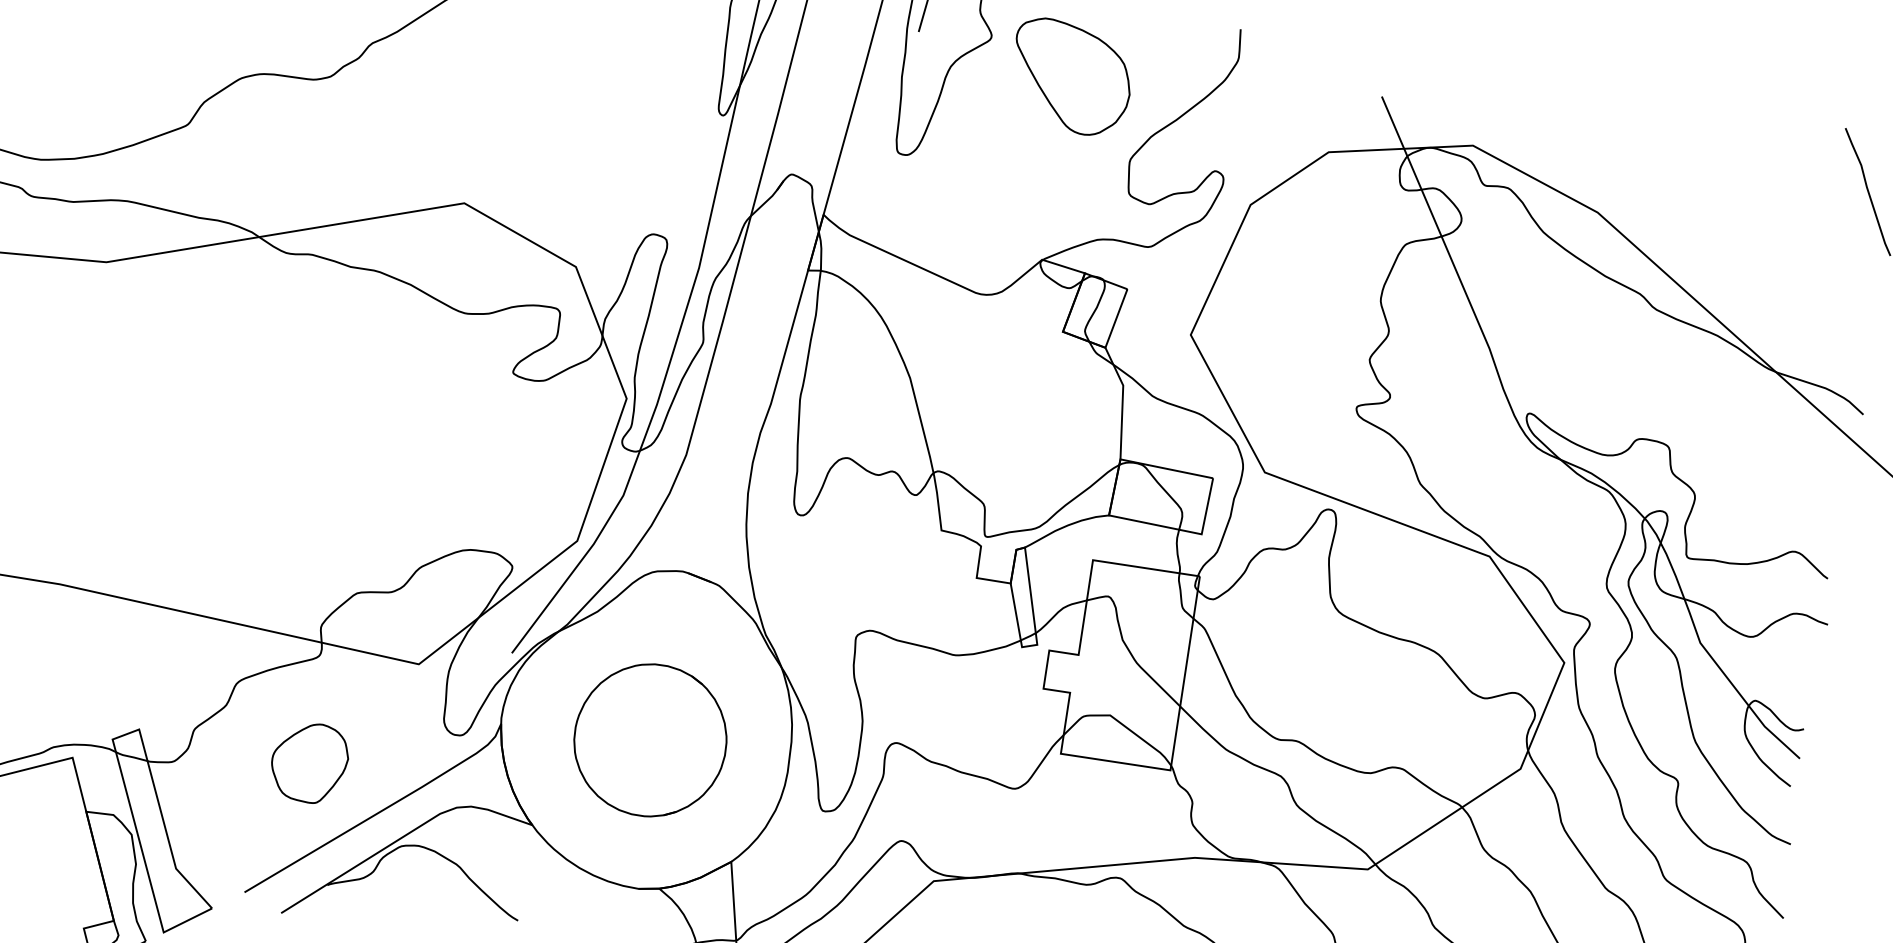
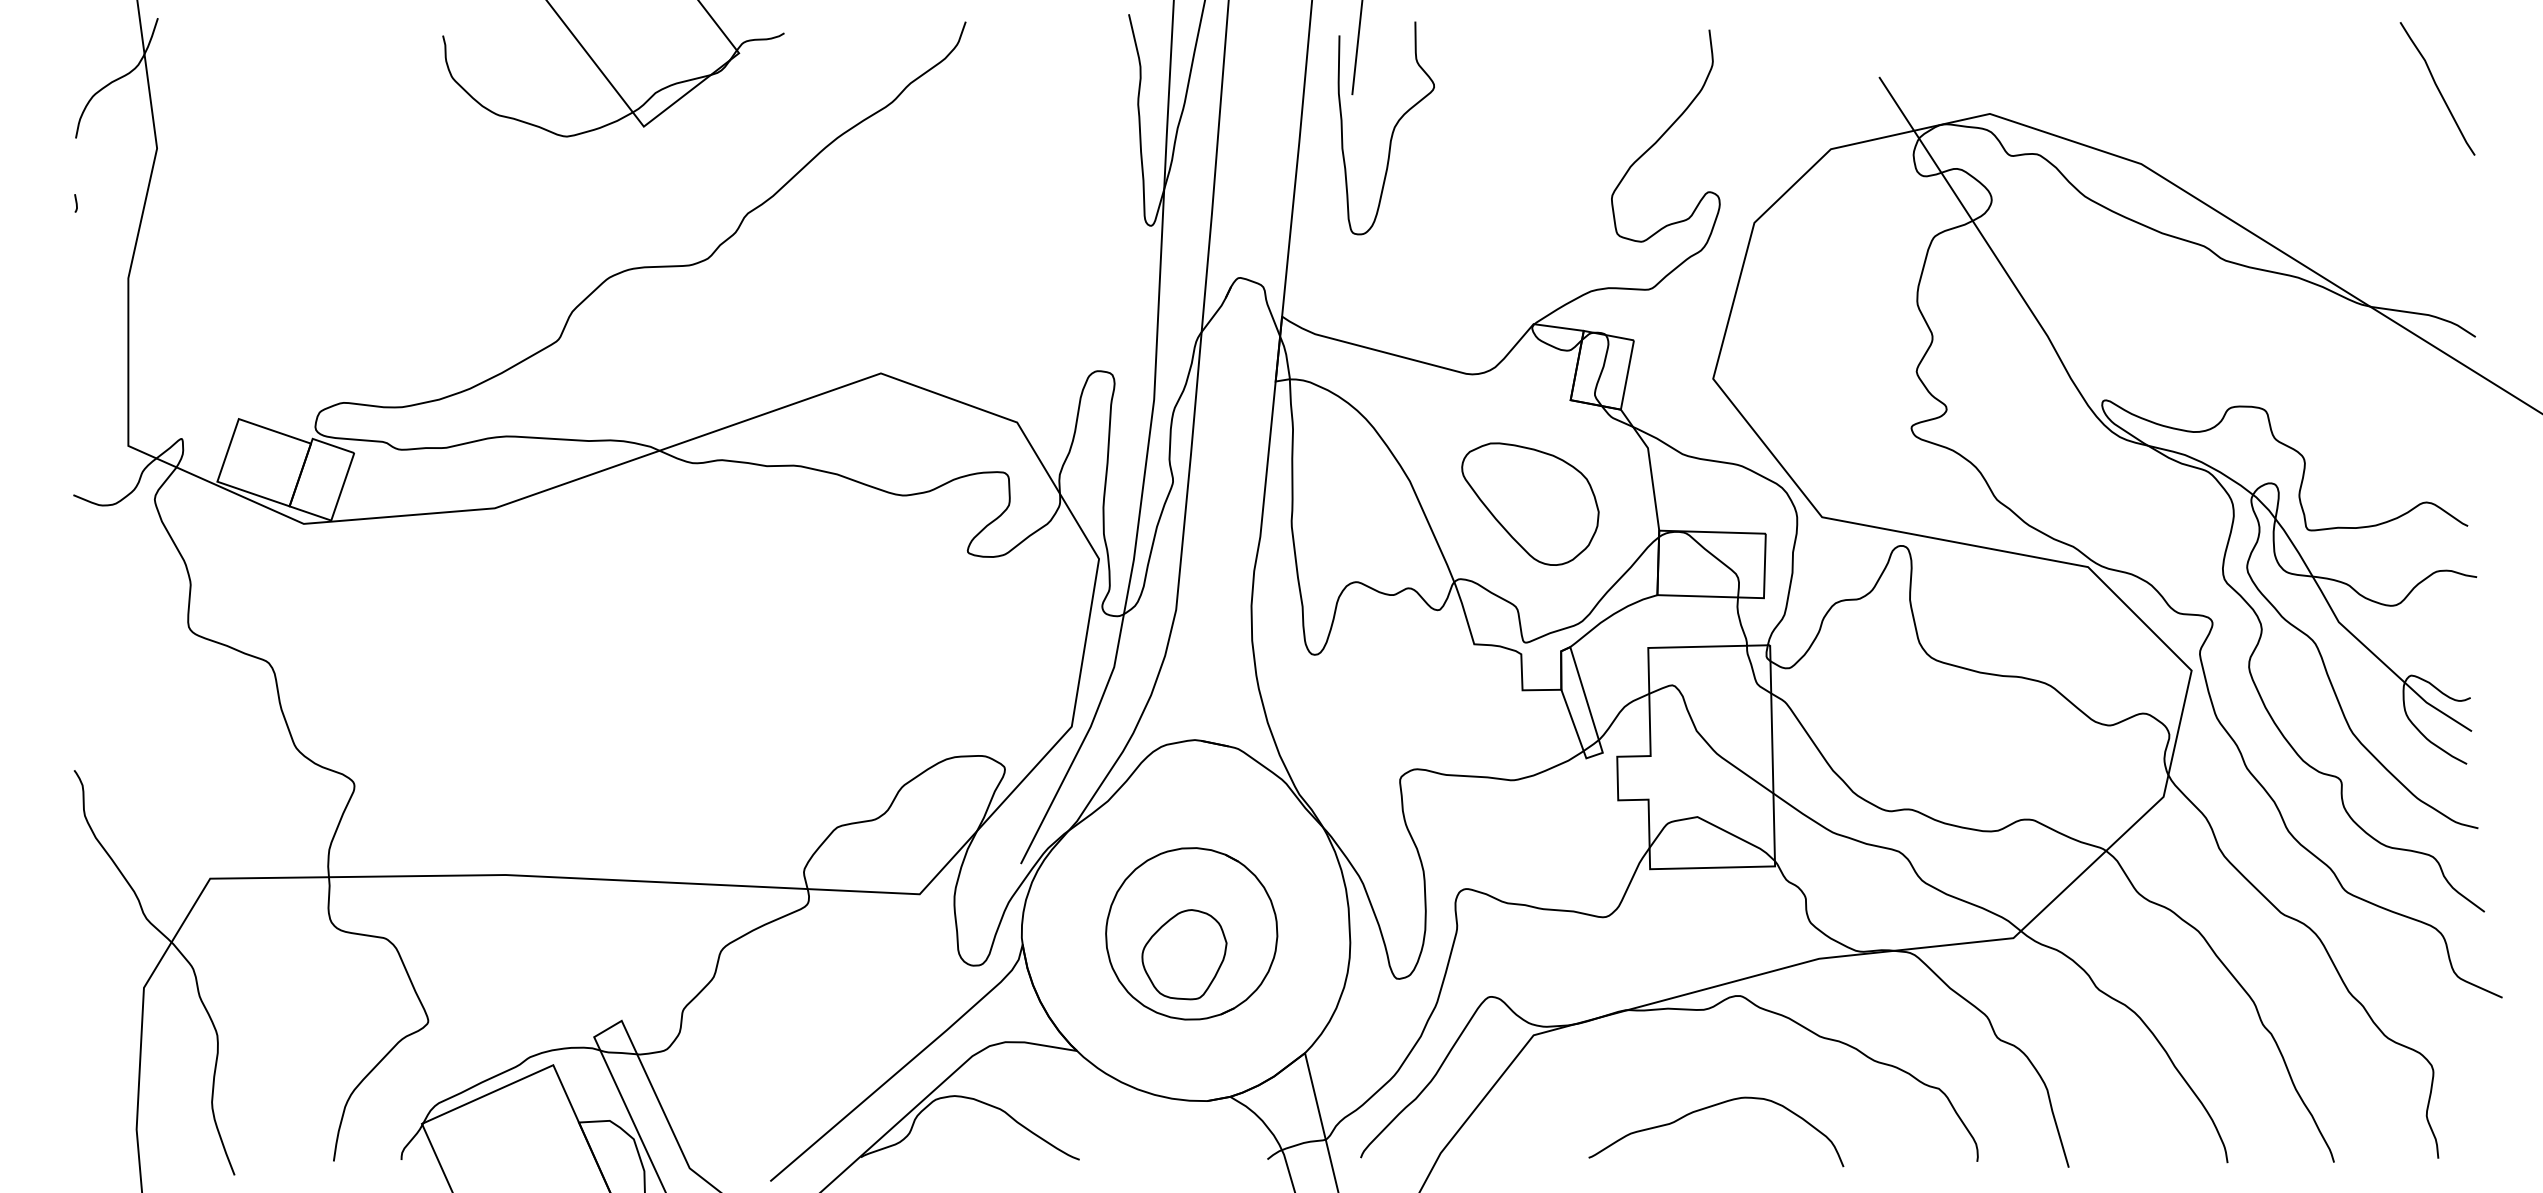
part: (1071, 76) -> (1530, 503), moved
part: (309, 762) -> (1184, 954), moved

